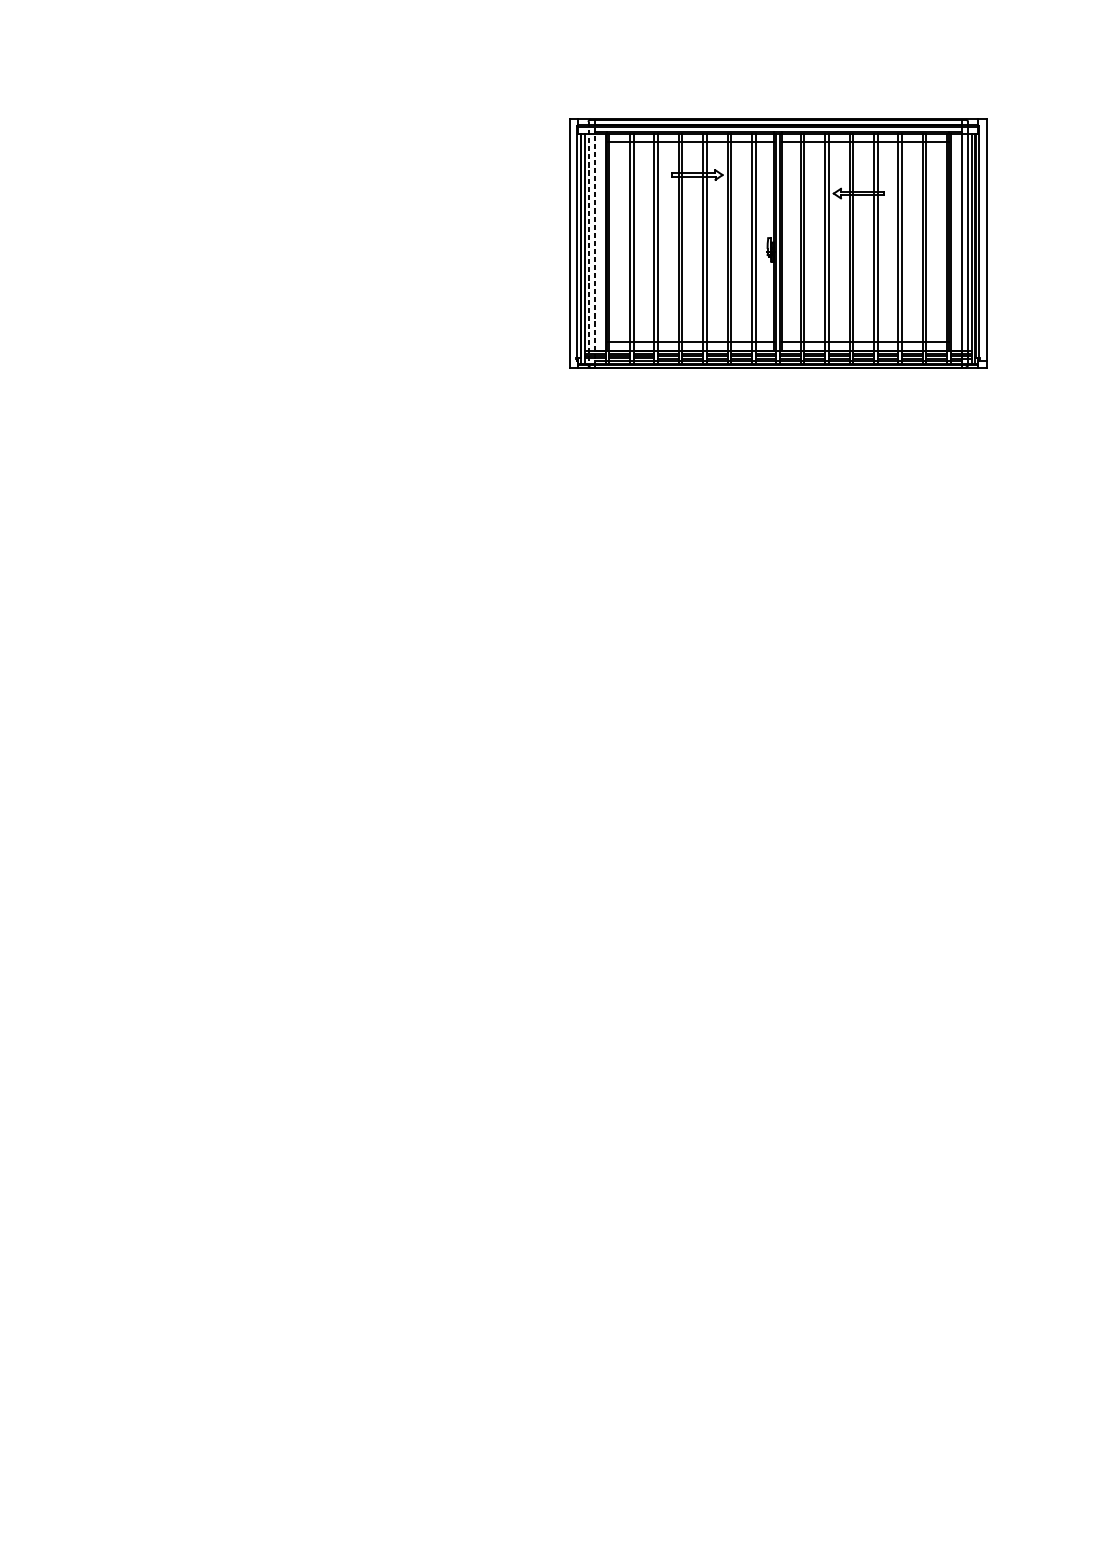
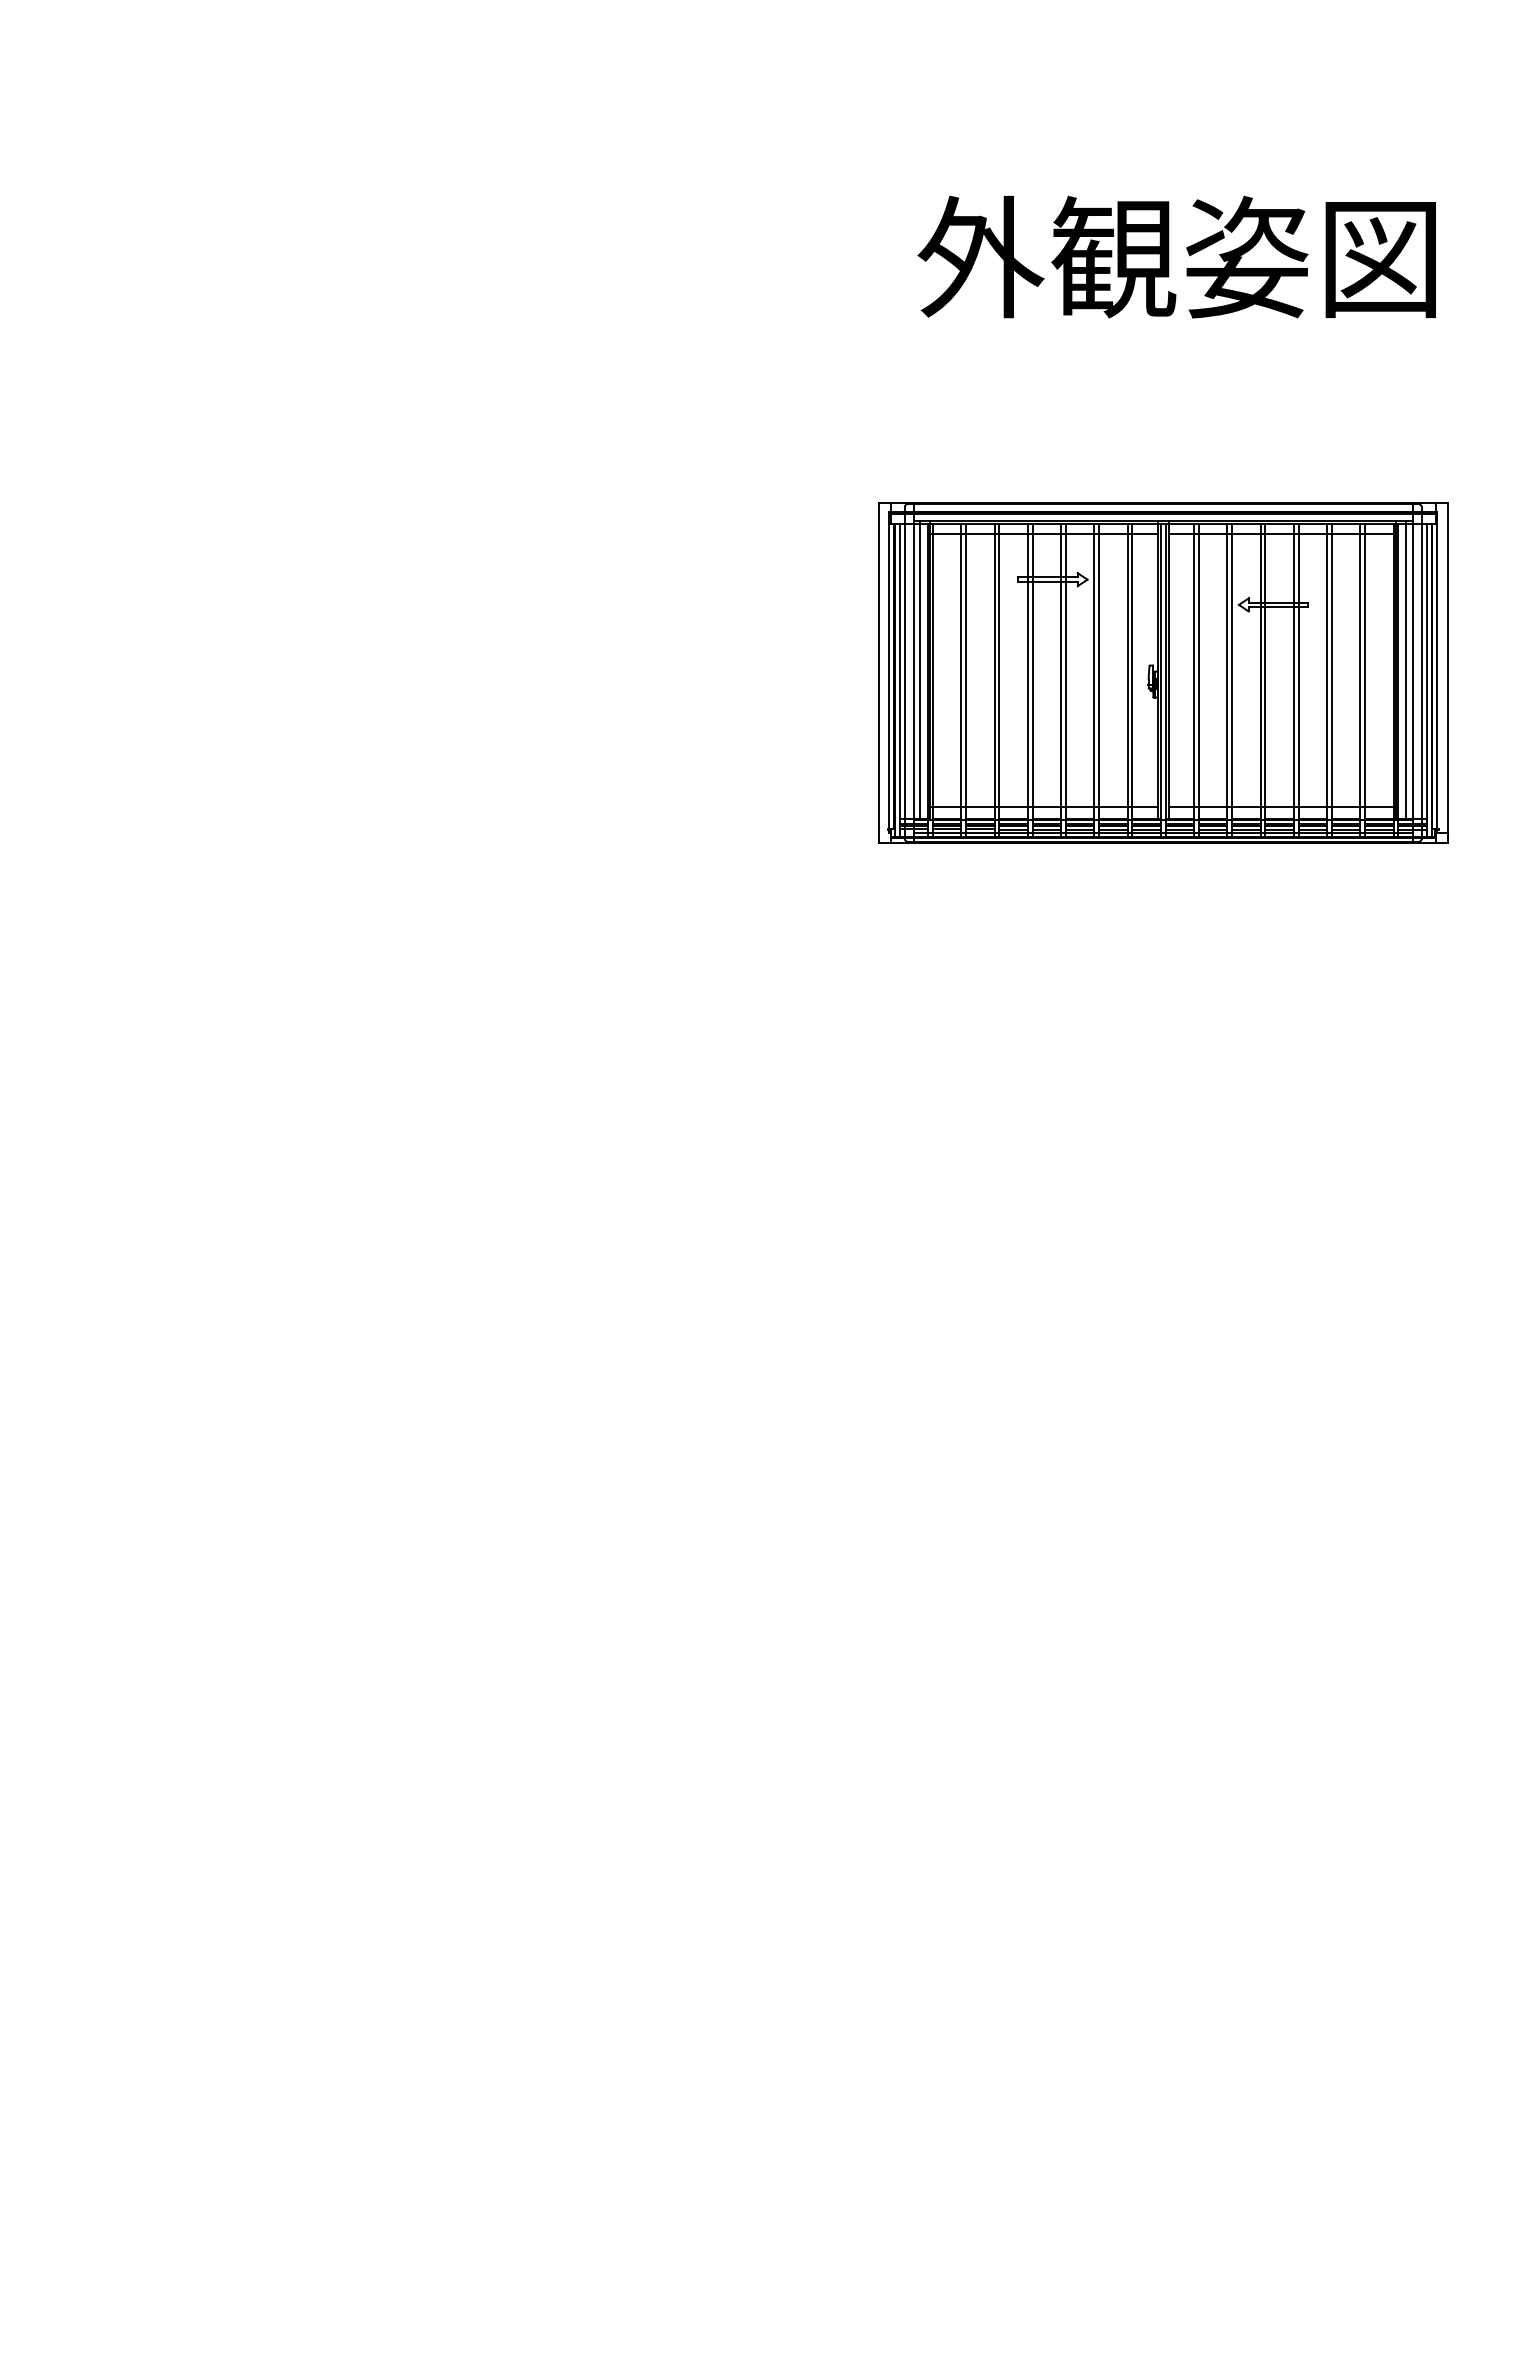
line: (600, 241) -> (920, 670), added
line: (956, 241) -> (1406, 670), added
line: (588, 243) -> (904, 672), dashed -> solid
line: (594, 243) -> (913, 672), dashed -> solid

